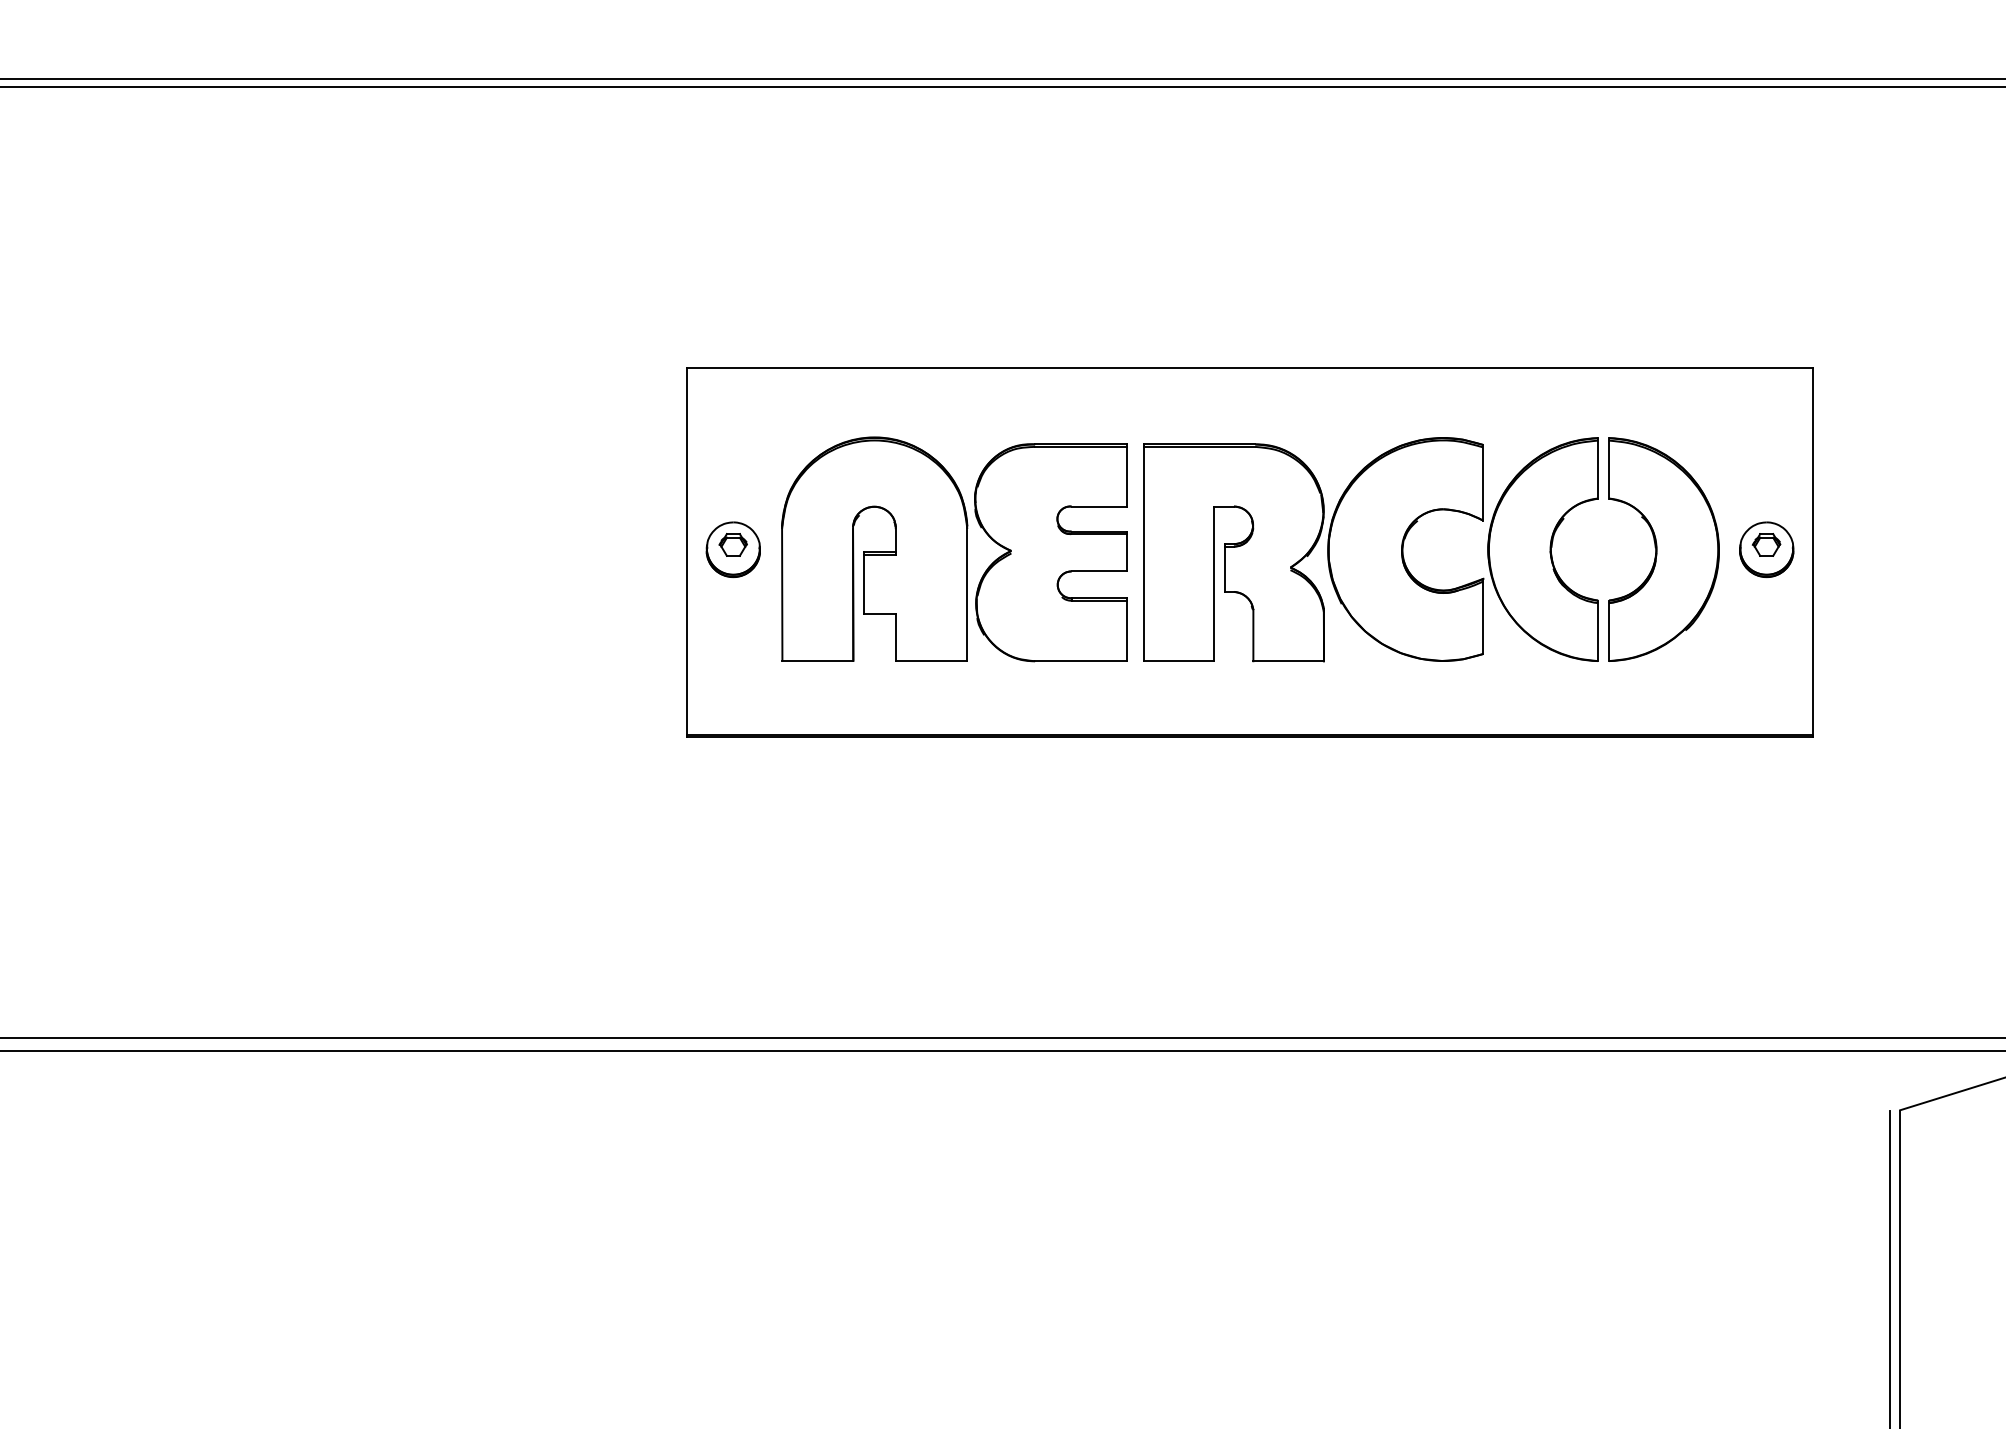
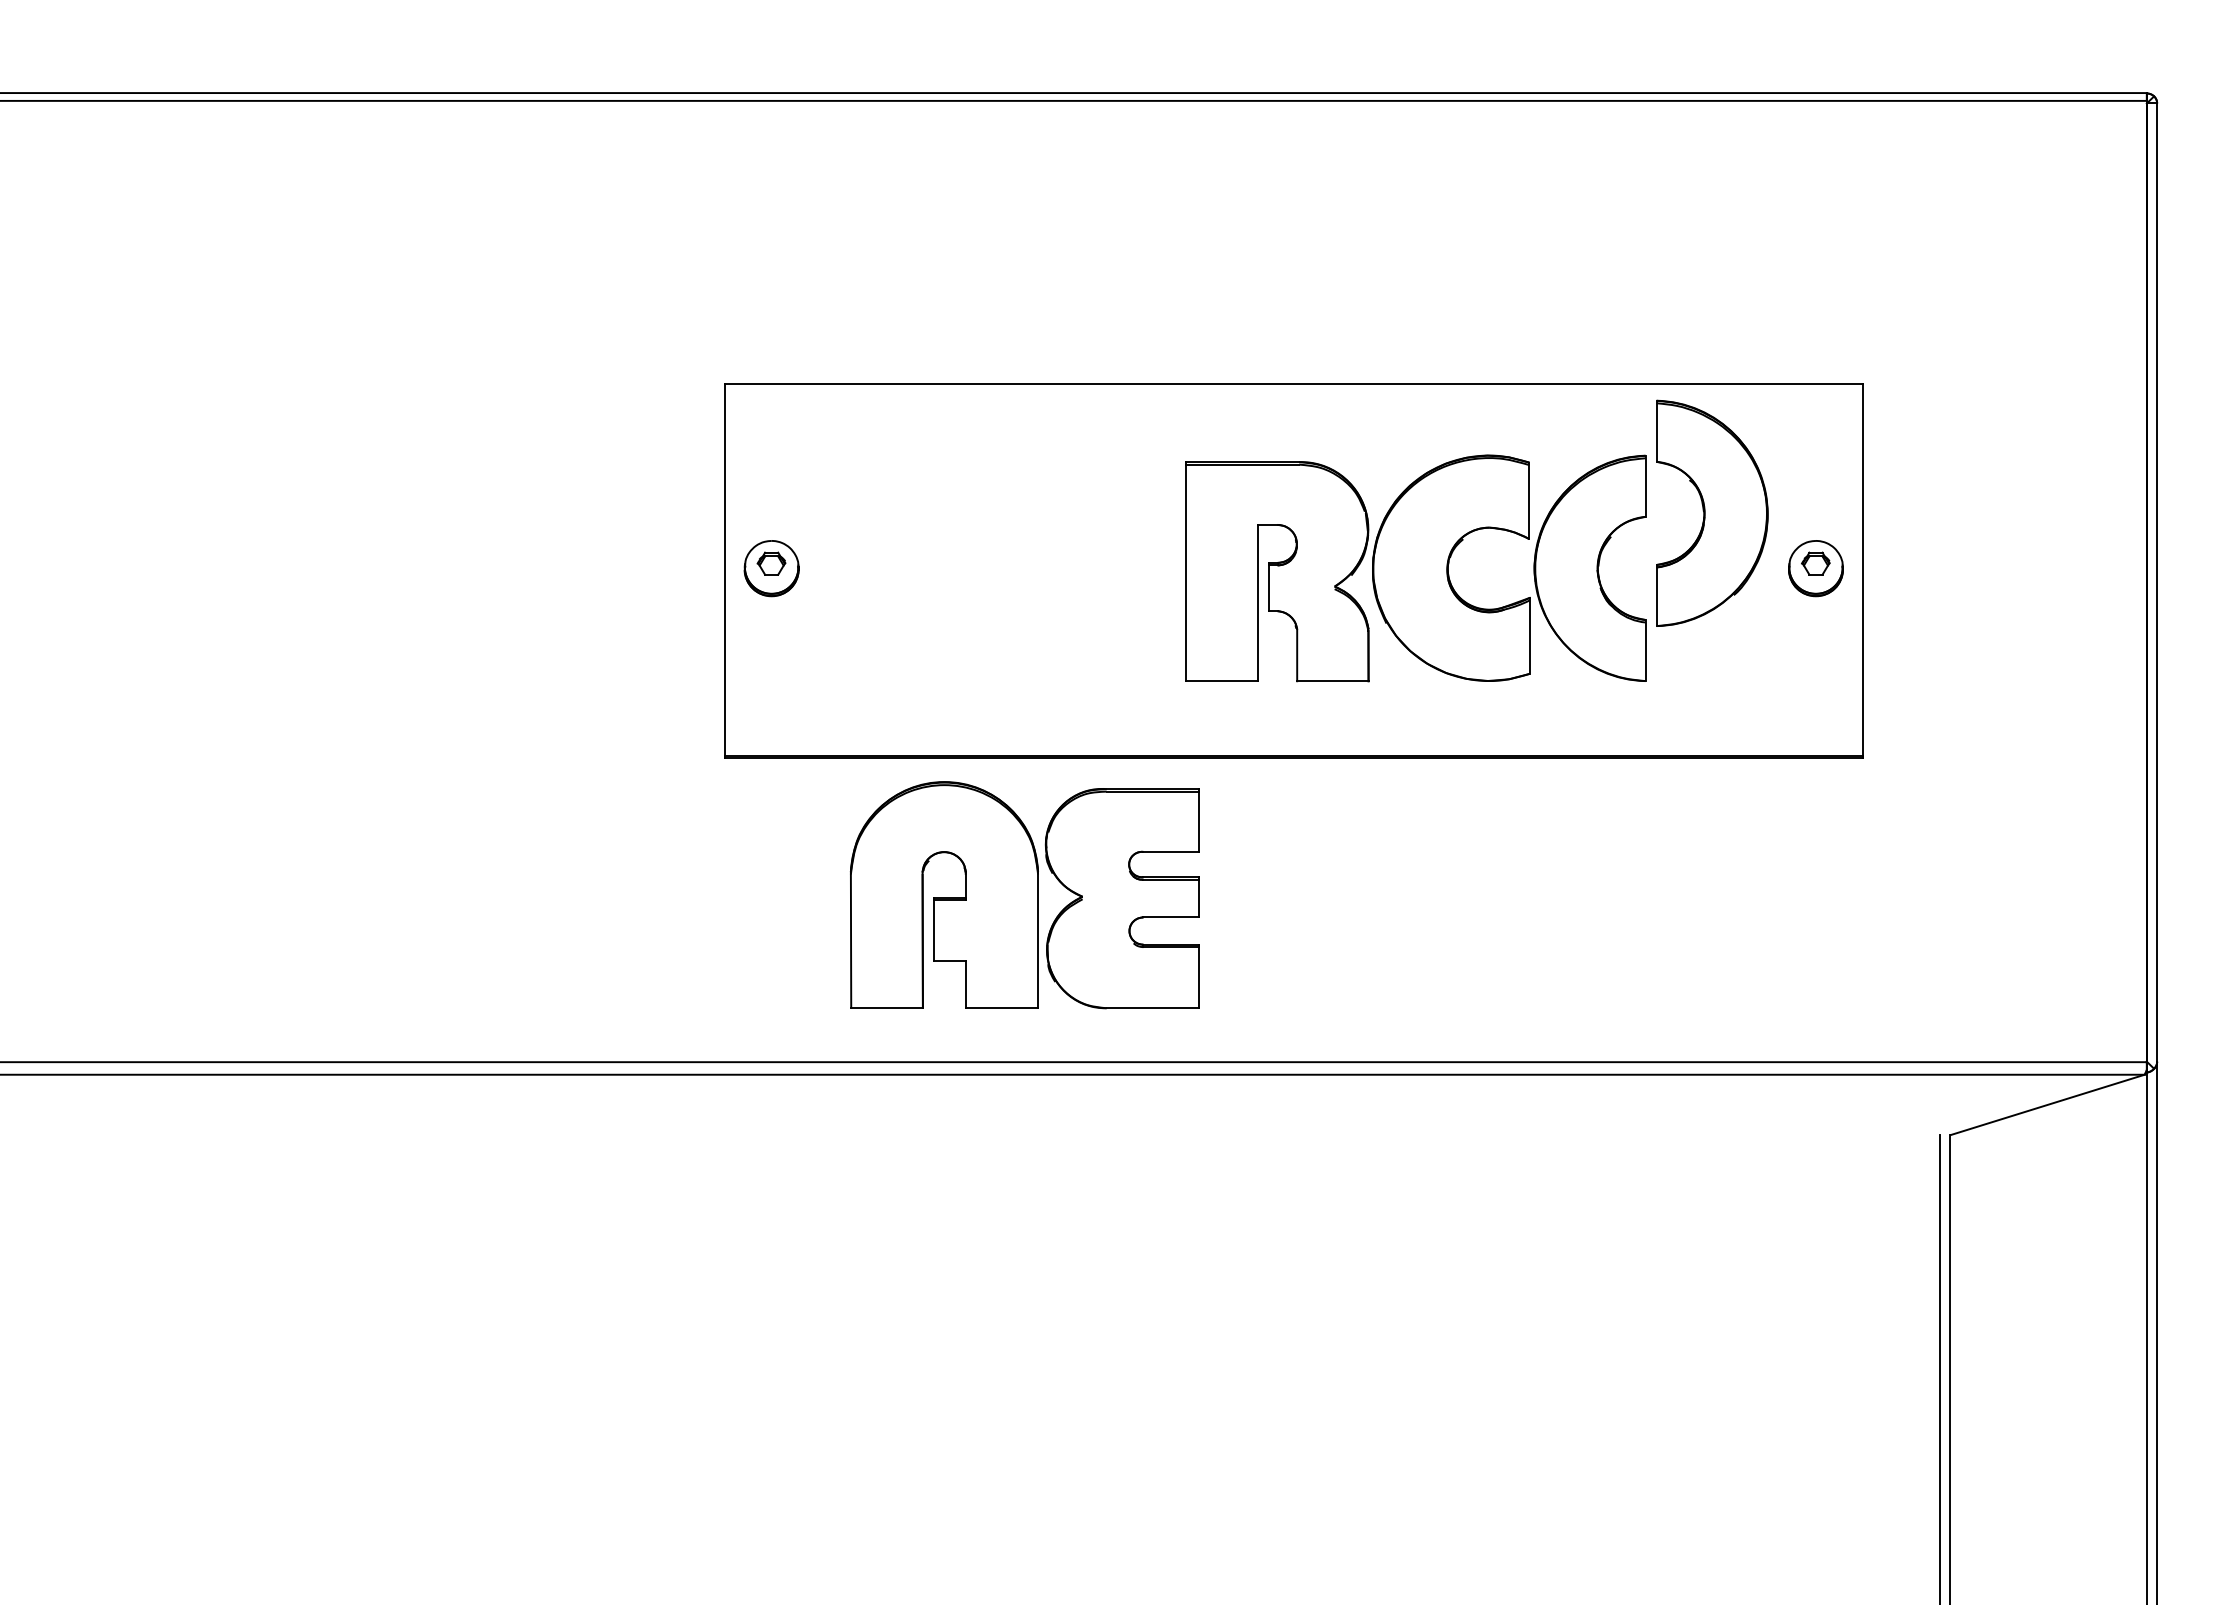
part: (1664, 548) -> (1712, 512), moved
part: (953, 549) -> (1024, 895), moved

